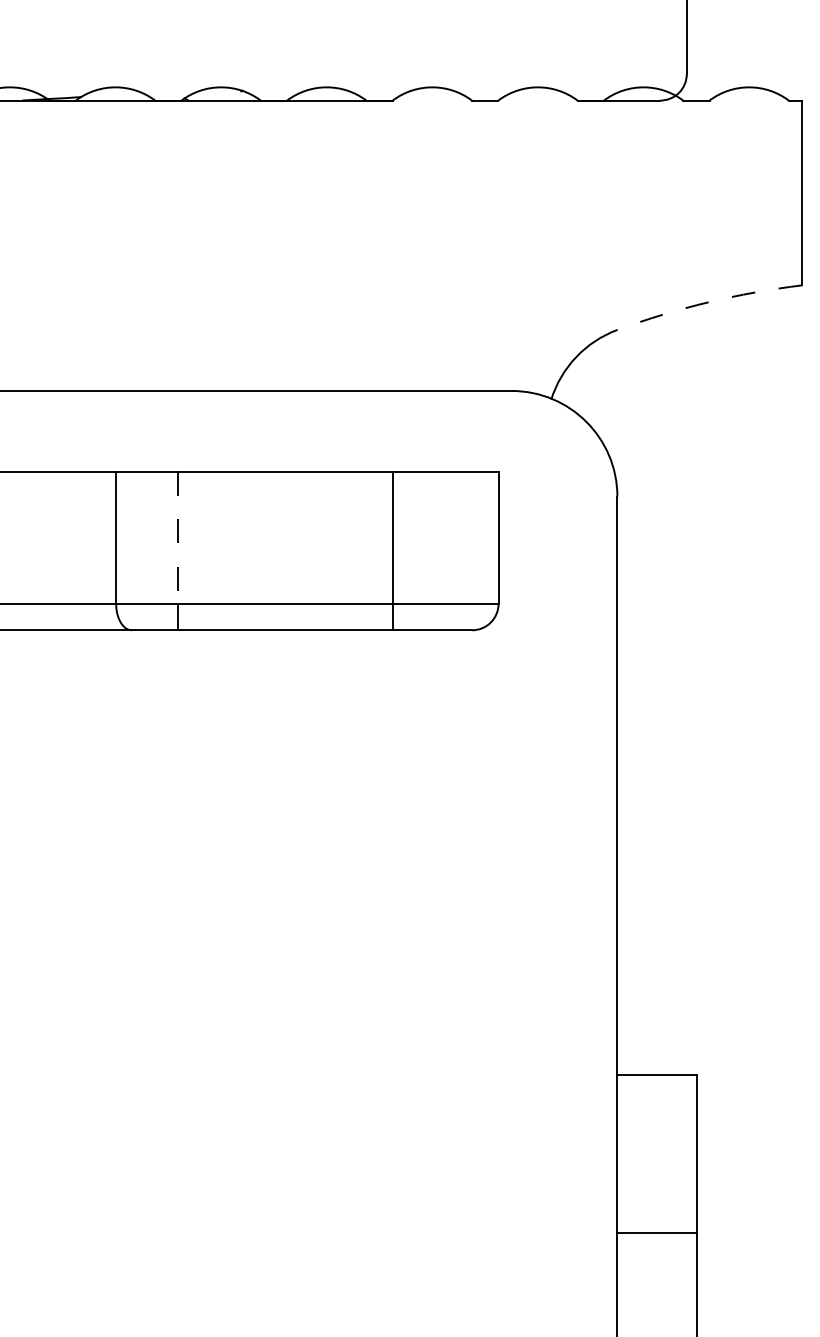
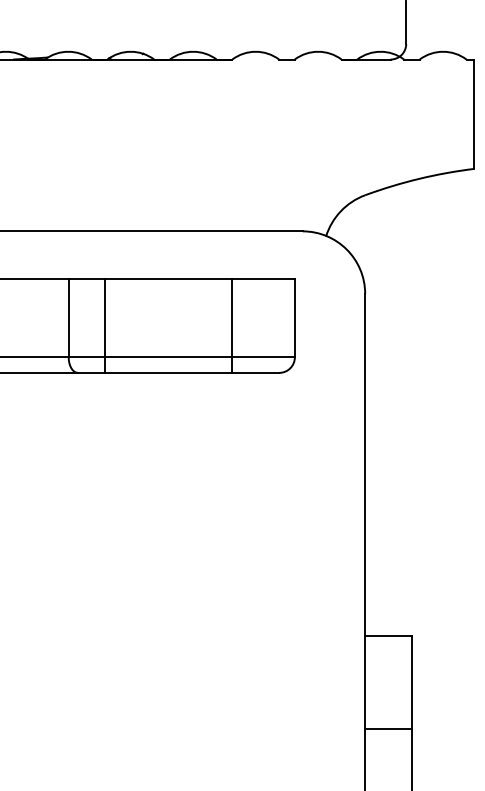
arc: (709, 301) -> (419, 178), dashed -> solid
line: (178, 538) -> (105, 318), dashed -> solid

